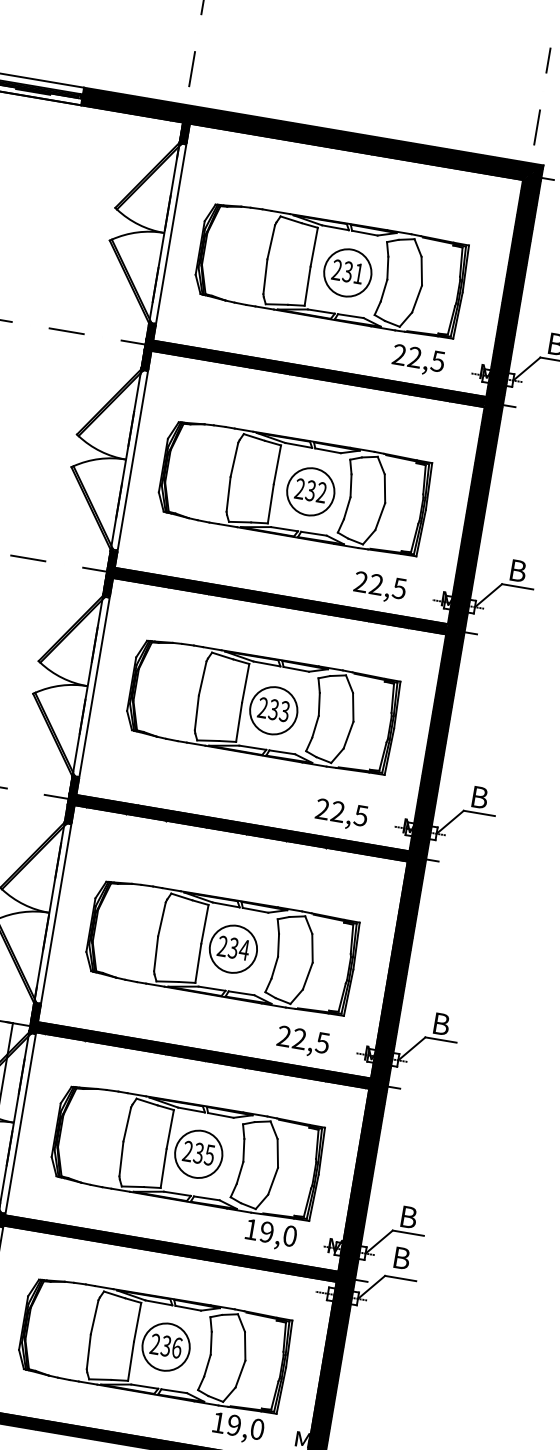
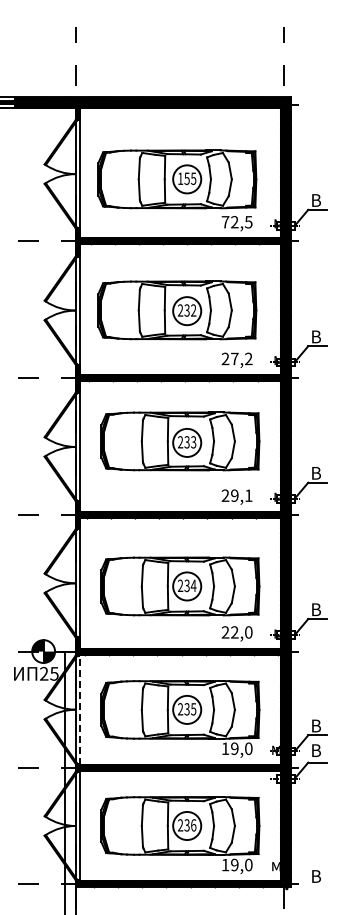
text: (346, 271) -> (186, 178), 231 -> 155
text: (399, 355) -> (225, 222), 22,5 -> 72,5
text: (387, 585) -> (241, 358), 22,5 -> 27,2
text: (349, 813) -> (241, 495), 22,5 -> 29,1
text: (322, 1042) -> (248, 632), 22,5 -> 22,0
line: (21, 1123) -> (80, 709), solid -> dashed

